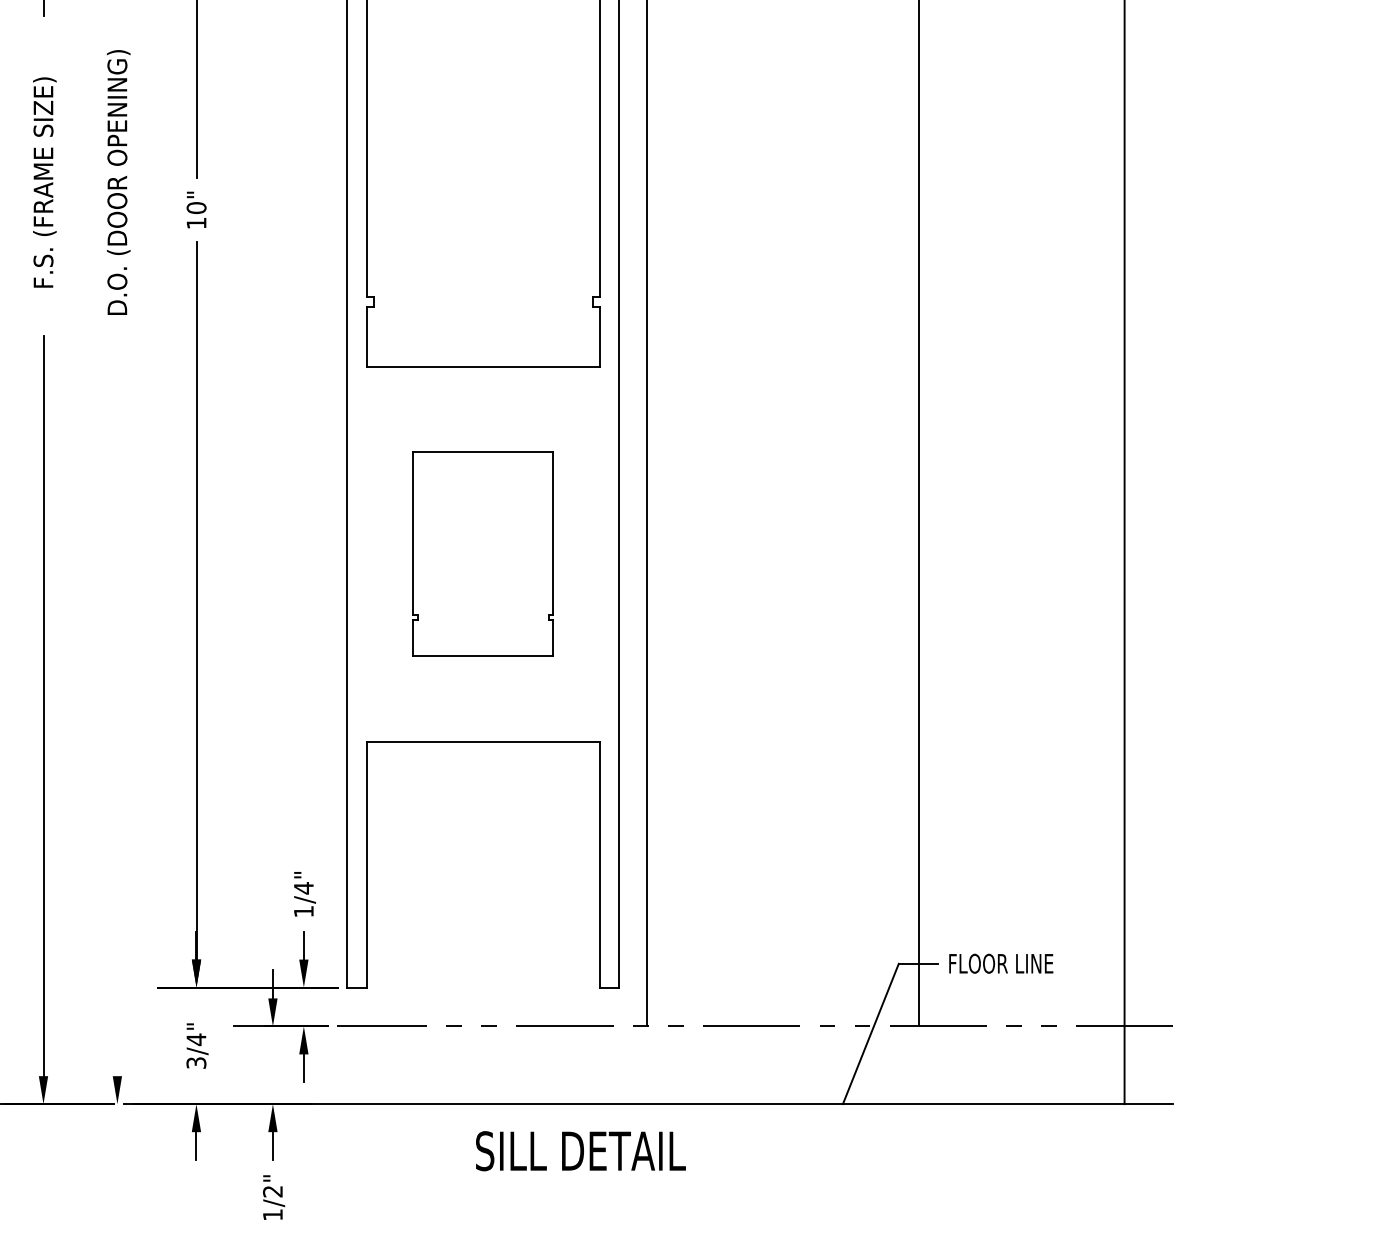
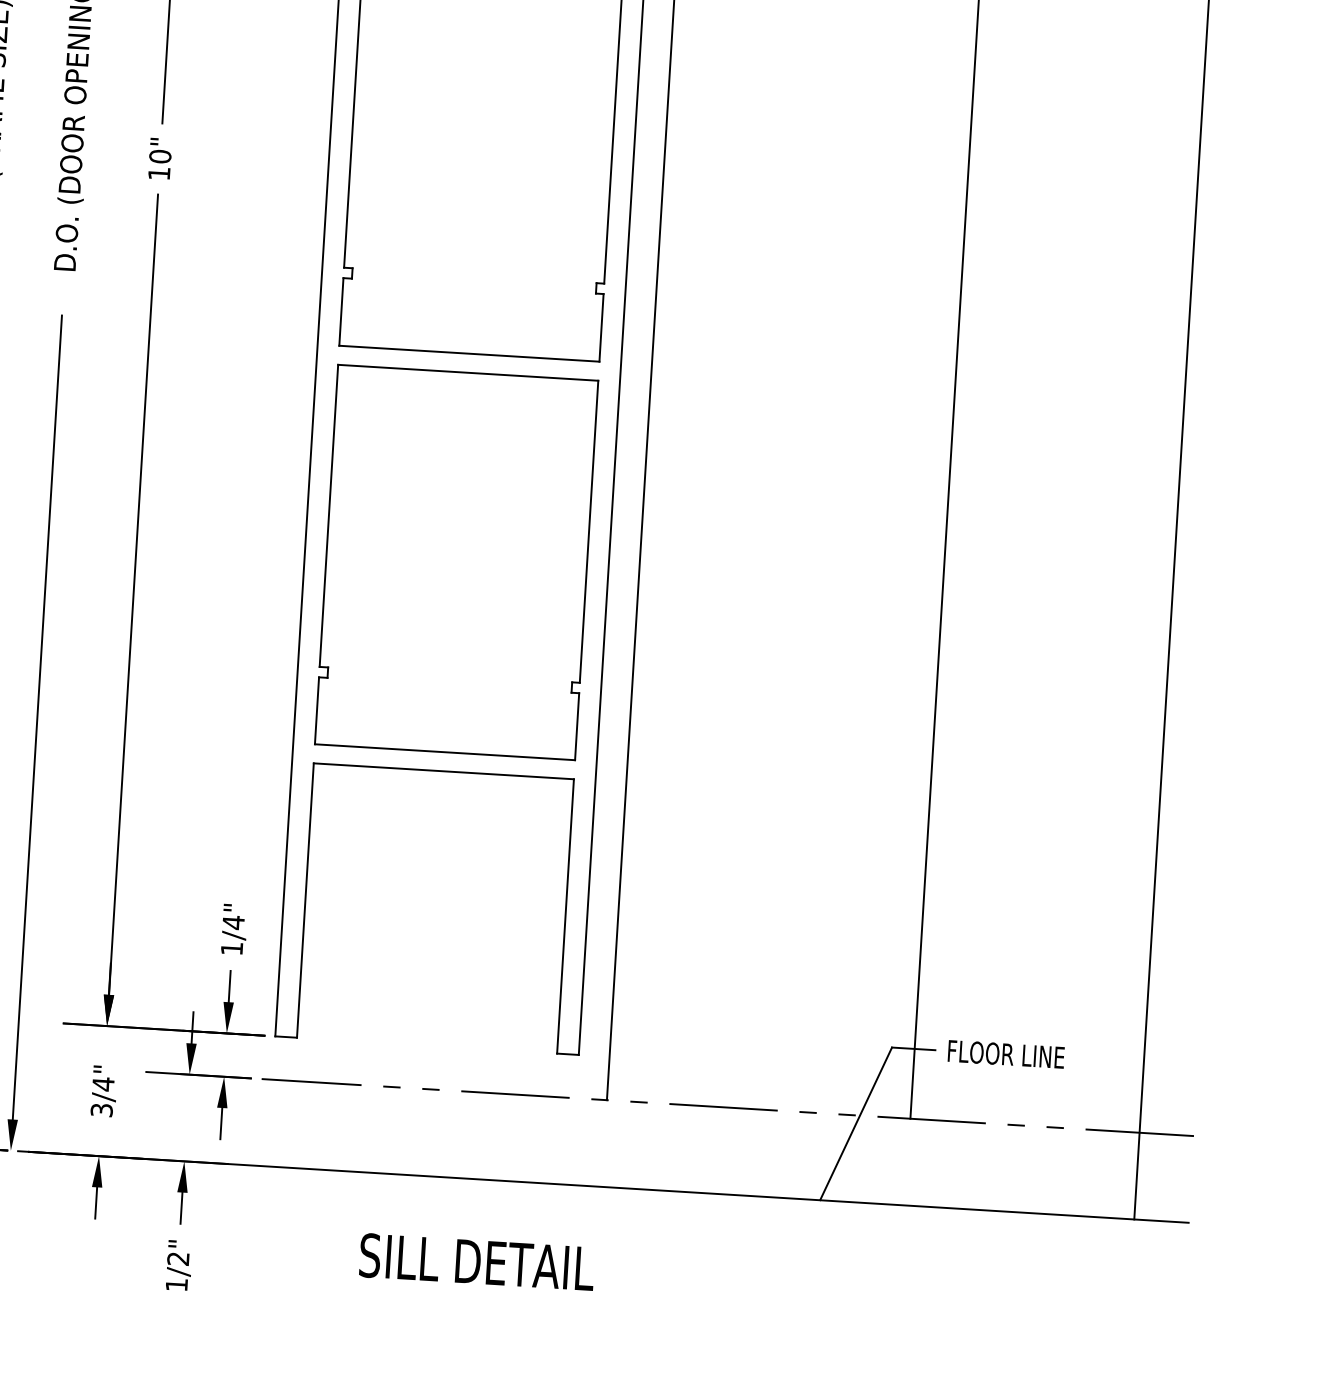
part: (483, 553) -> (456, 561), size x1.67
line: (117, 715) -> (37, 717), added
text: (580, 1151) -> (476, 1262), moved

